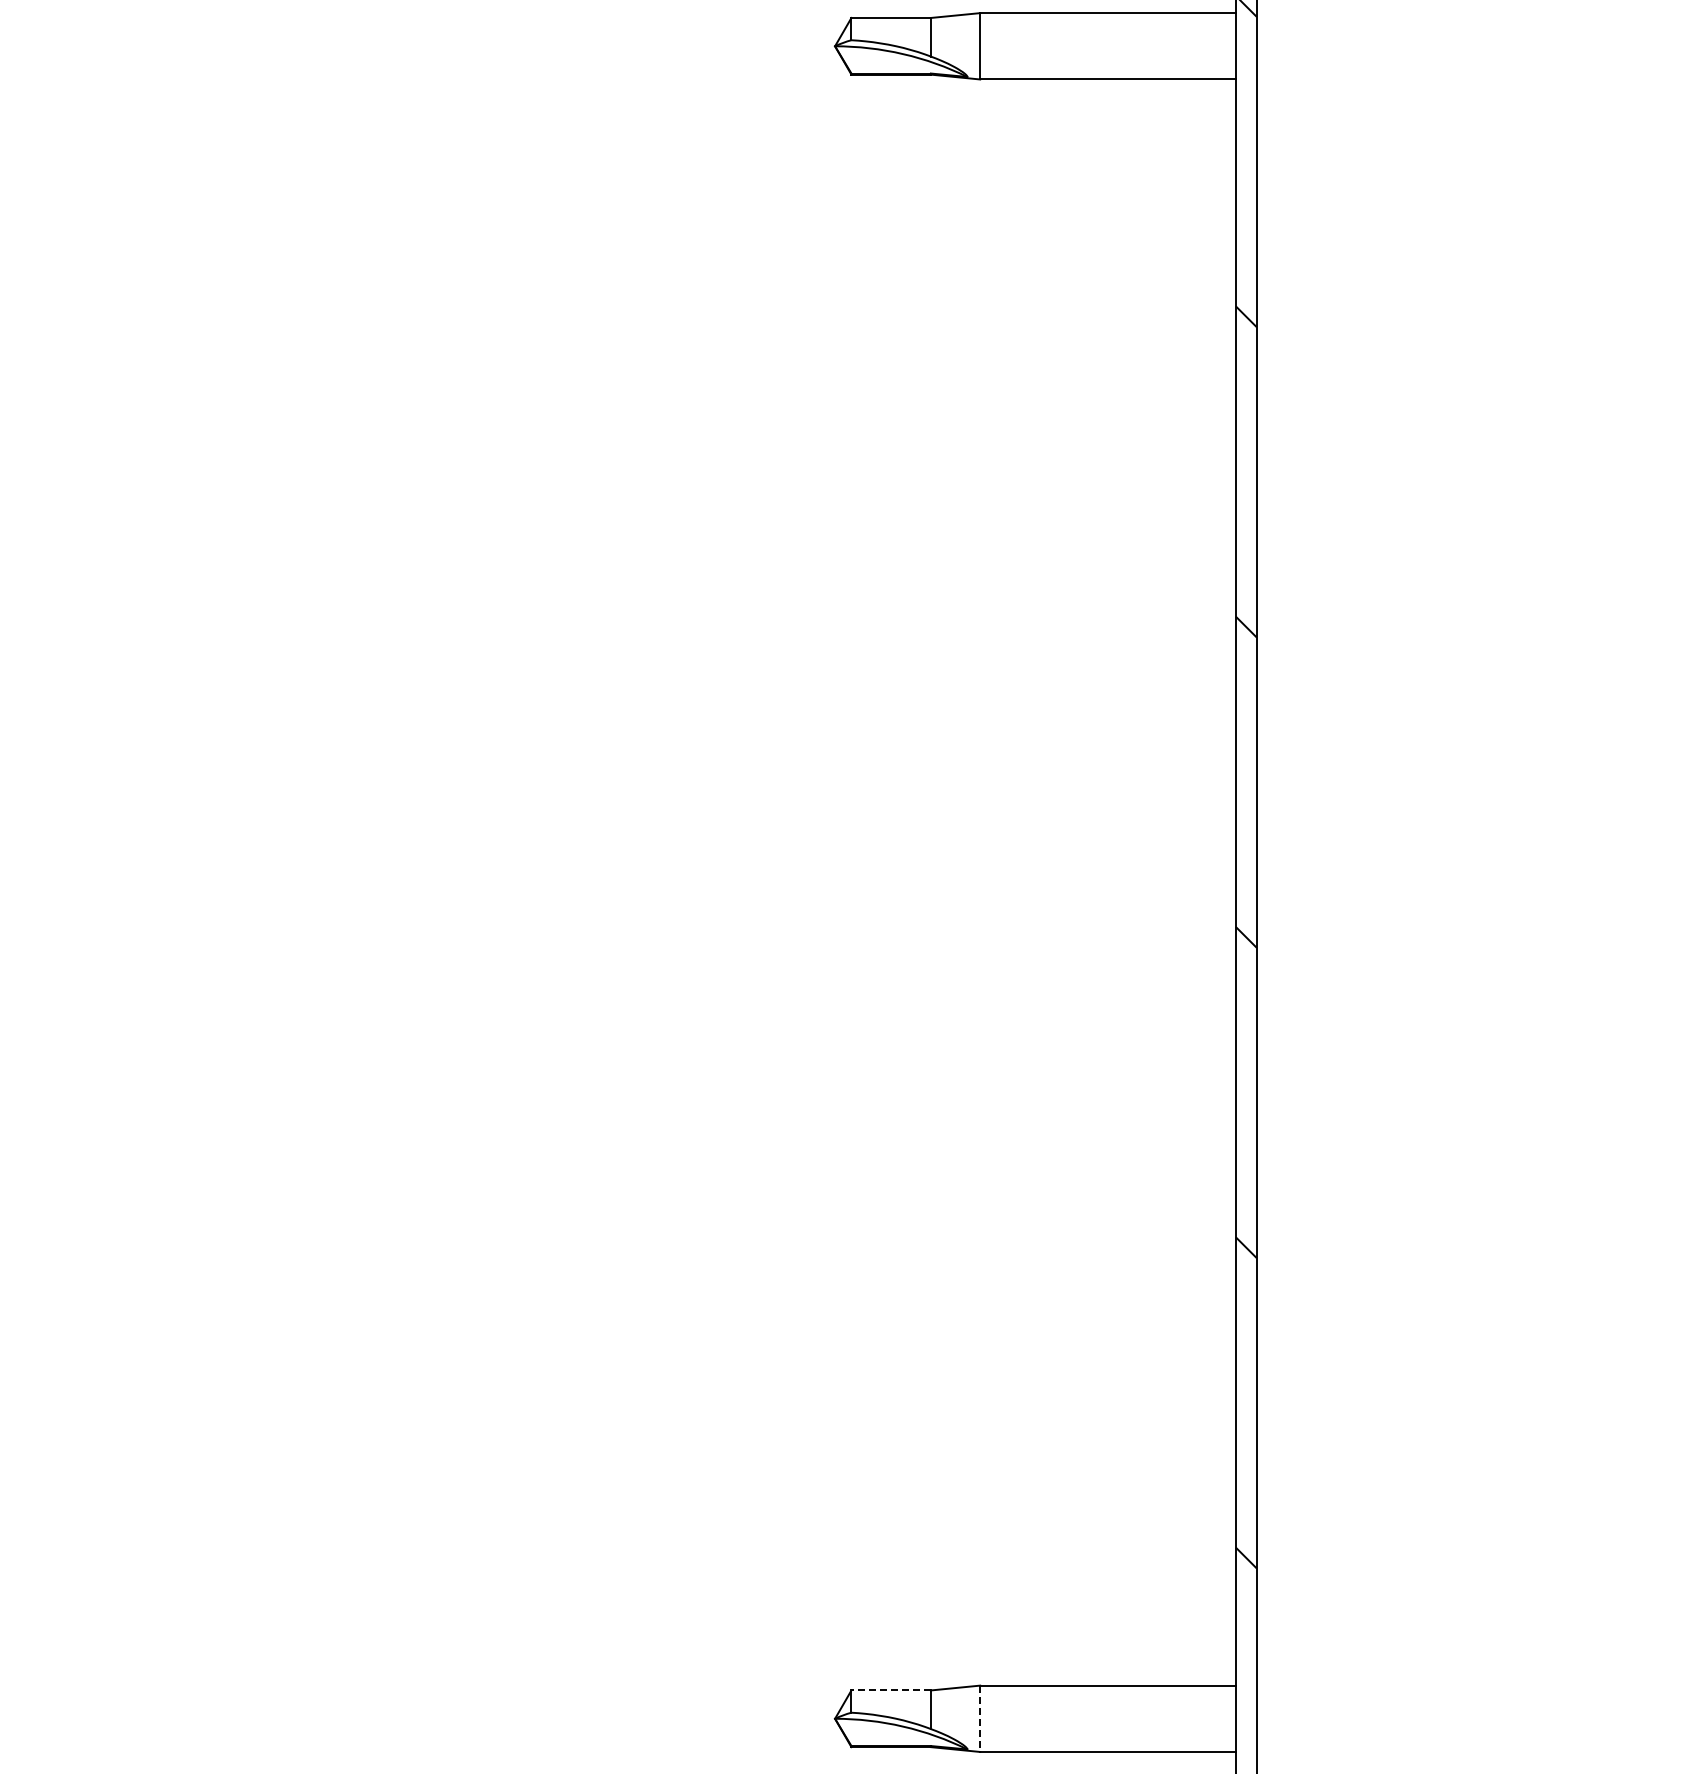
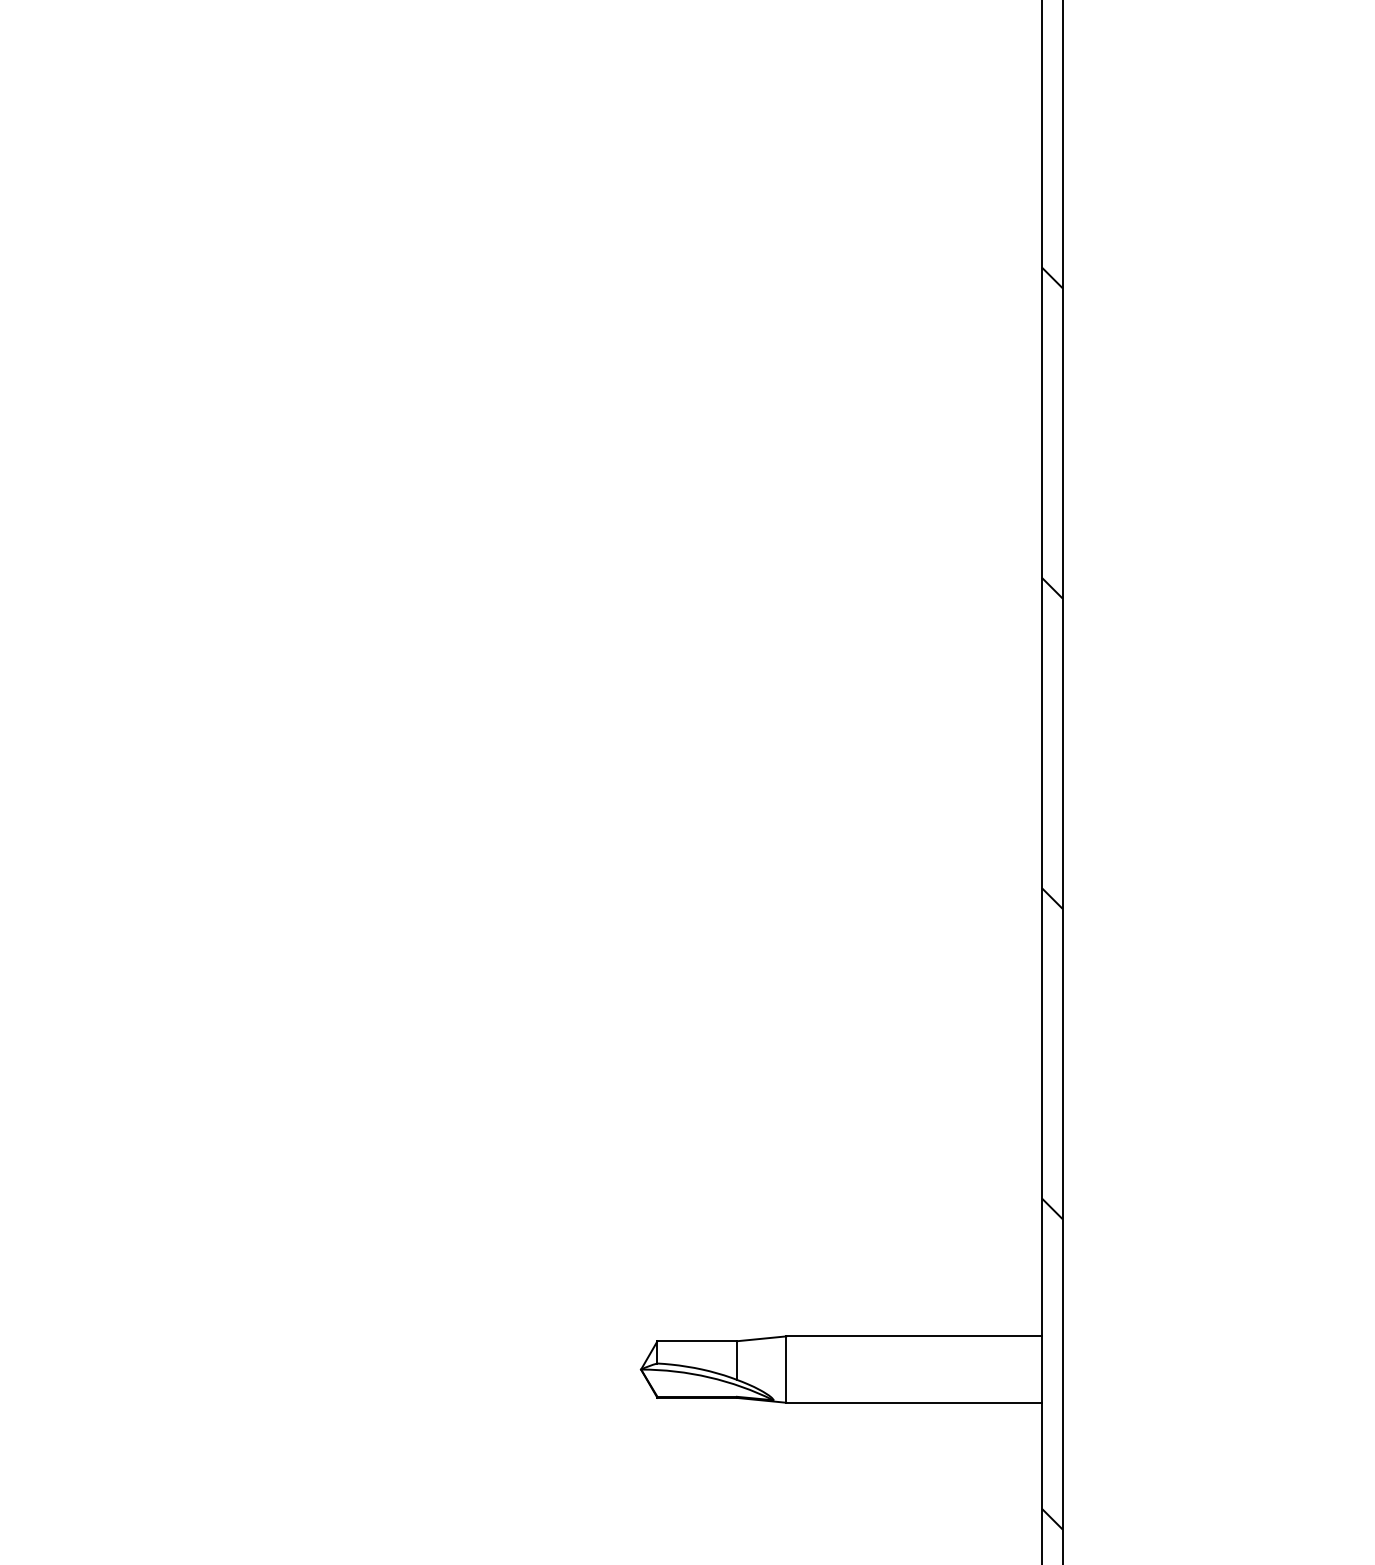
line: (891, 1690) -> (697, 1341), dashed -> solid
line: (980, 1719) -> (786, 1370), dashed -> solid

